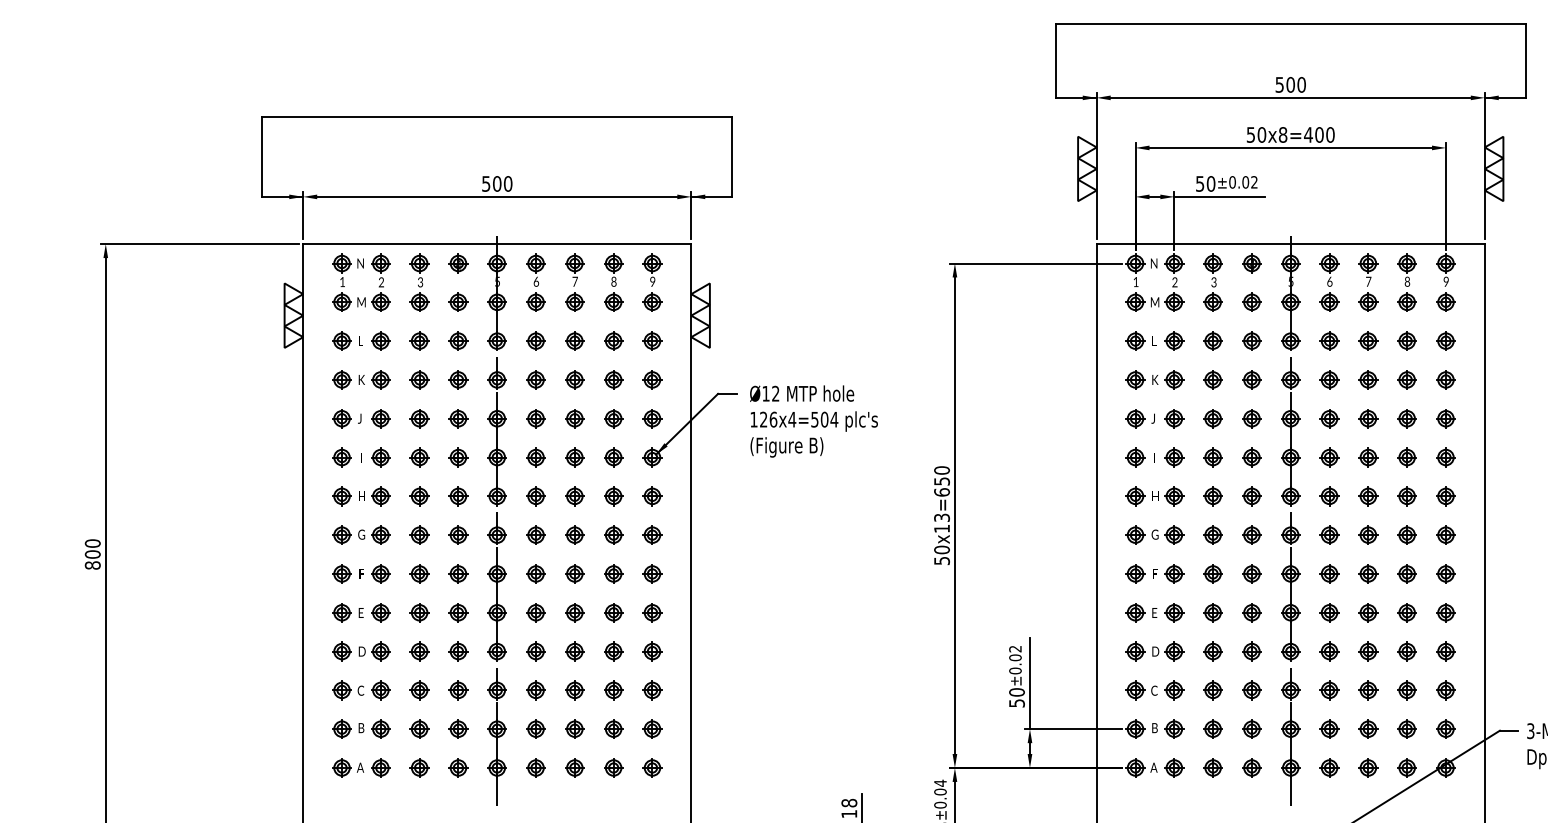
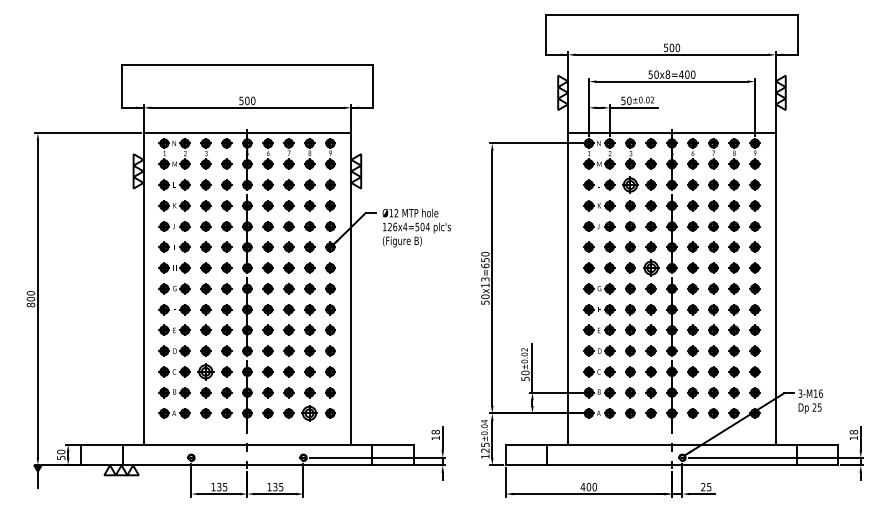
part: (1213, 340) -> (630, 184), size x1.6
part: (1250, 495) -> (650, 267), size x1.6
part: (418, 689) -> (205, 371), size x1.6
part: (613, 768) -> (309, 413), size x1.6

